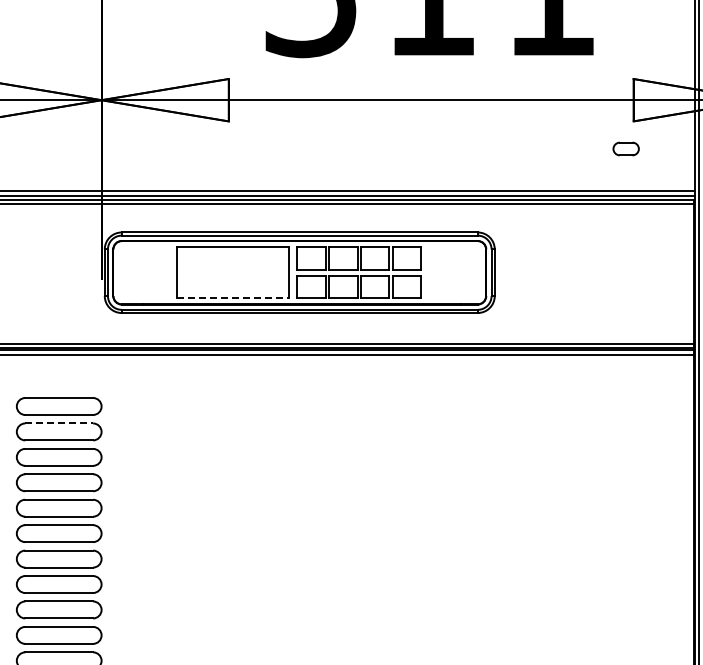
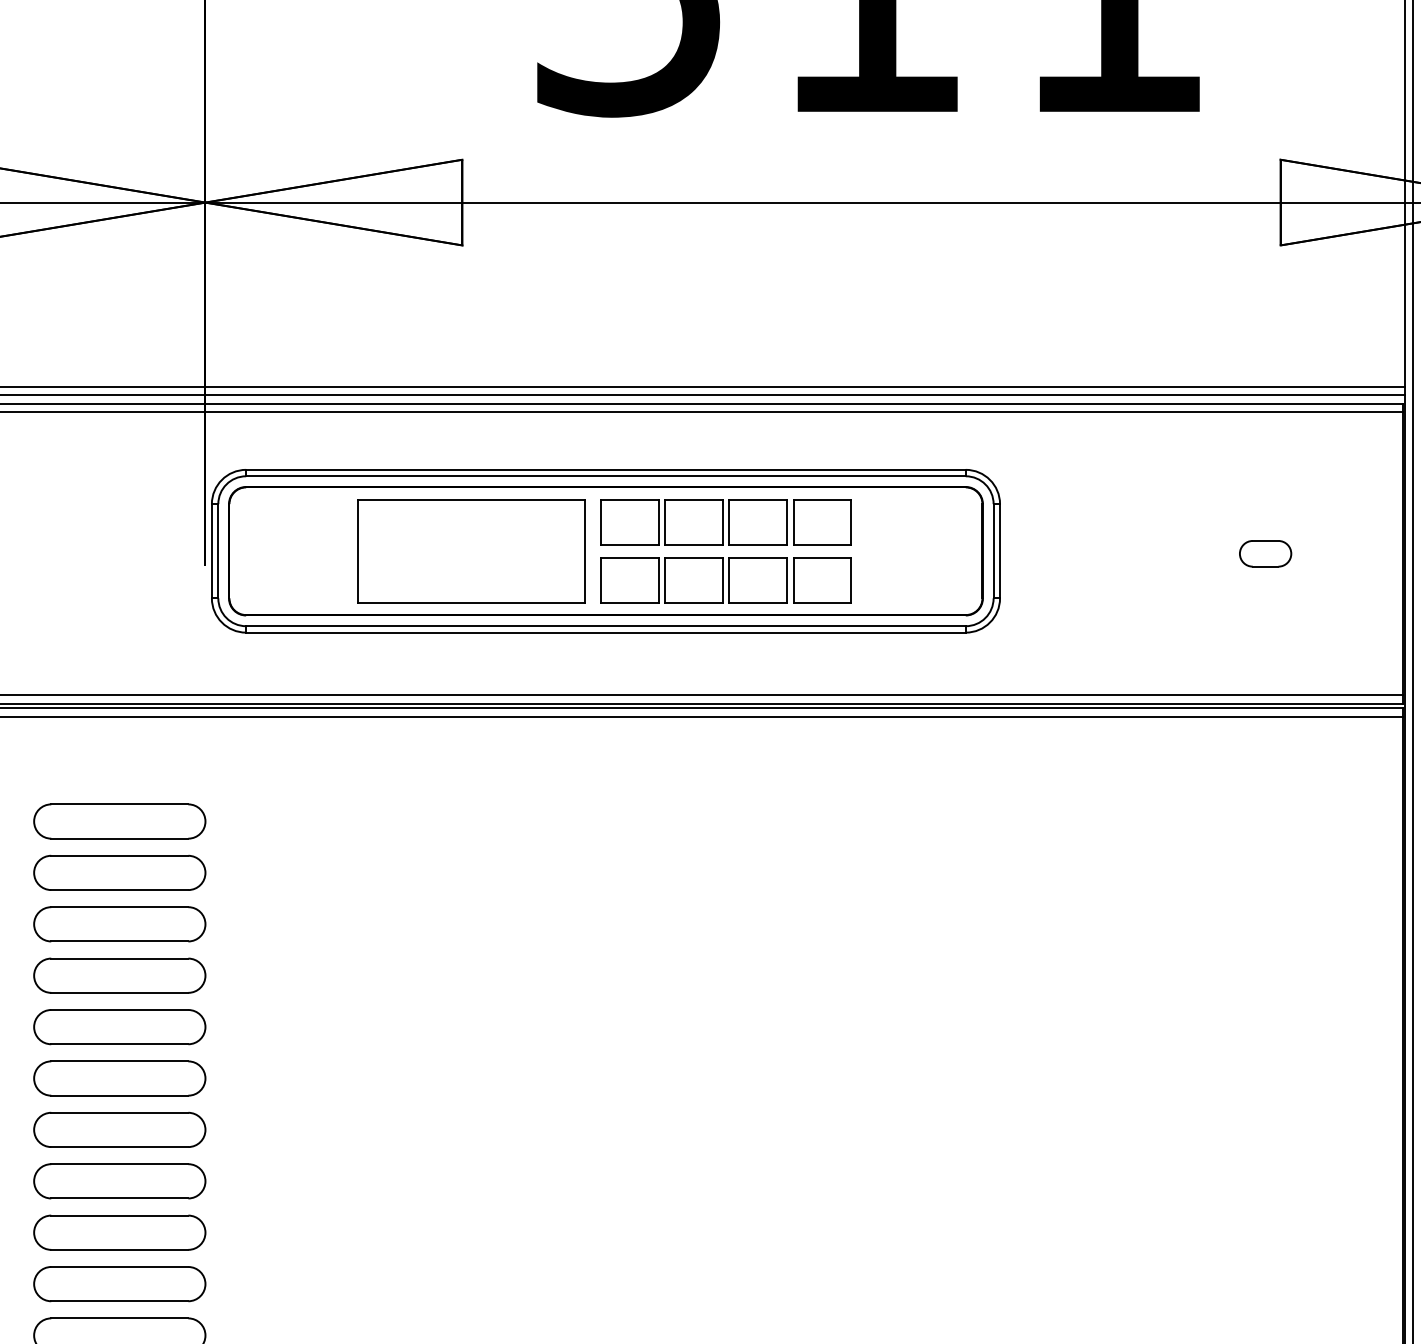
part: (625, 148) -> (1264, 552), moved
line: (233, 298) -> (472, 603), dashed -> solid
line: (59, 423) -> (120, 855), dashed -> solid

